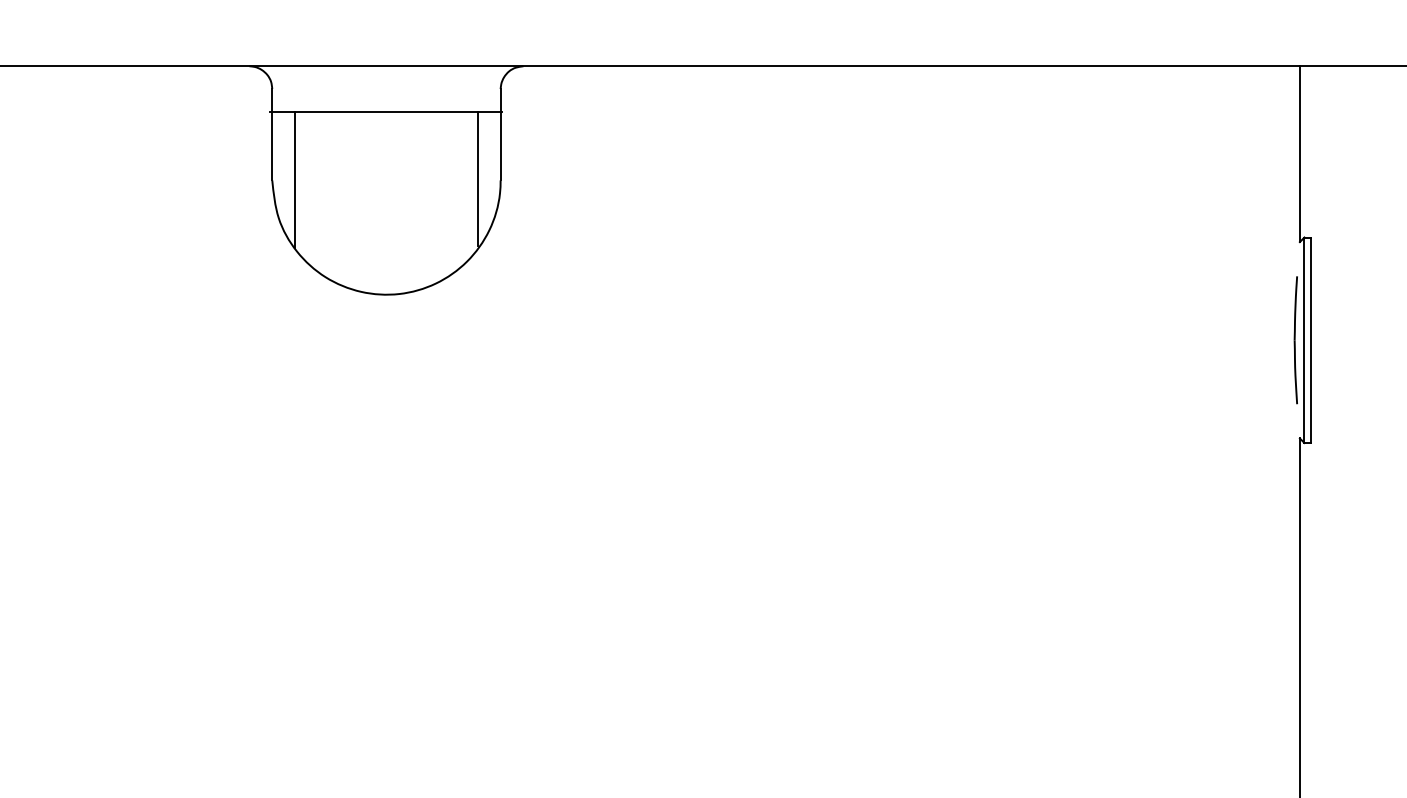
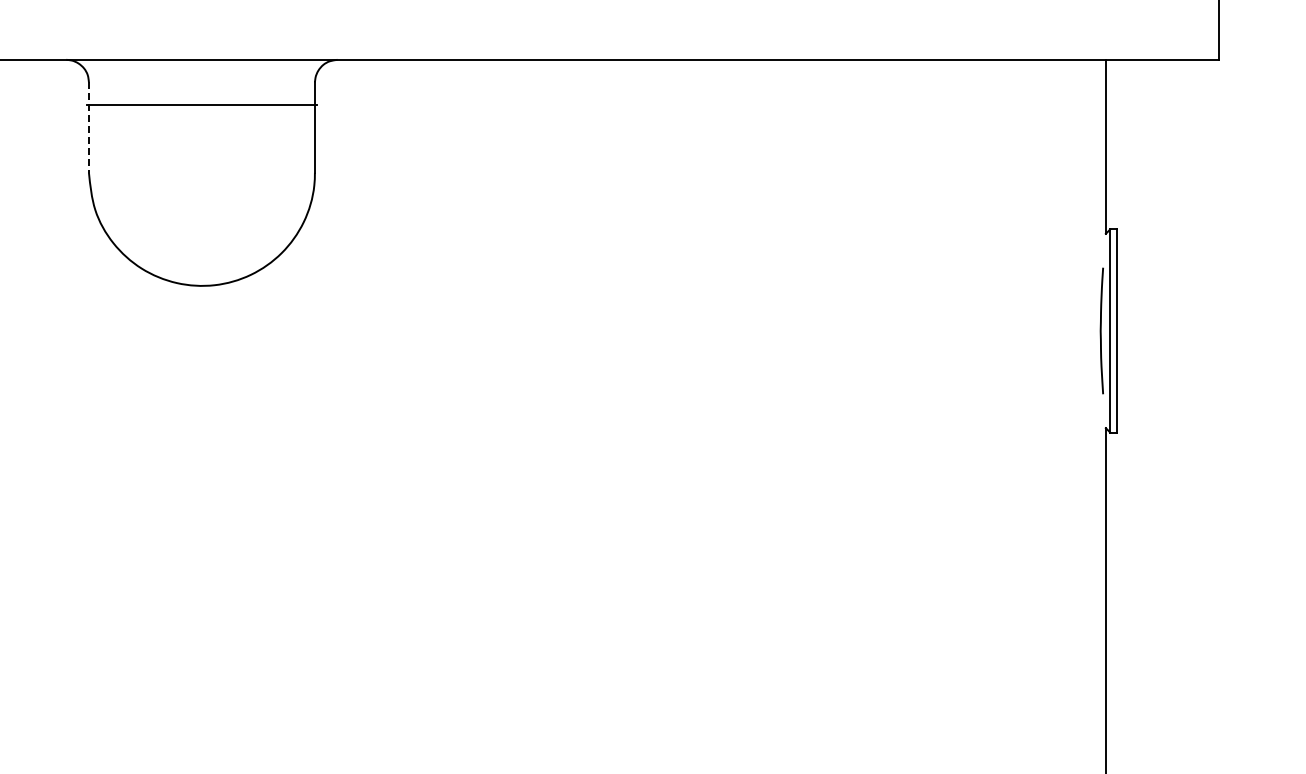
line: (272, 134) -> (89, 127), solid -> dashed
line: (477, 178) -> (292, 170), removed
line: (295, 179) -> (111, 171), removed

